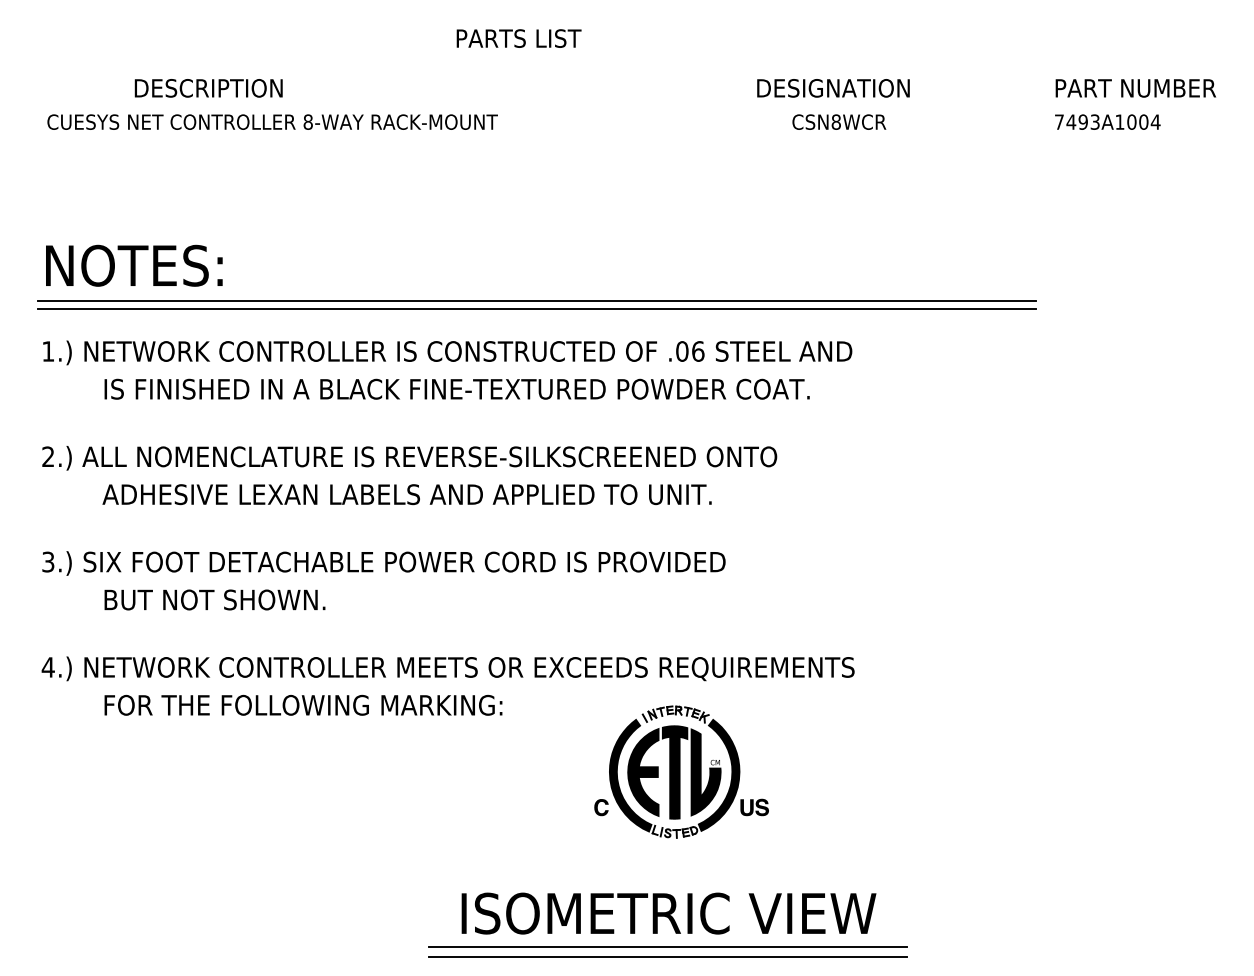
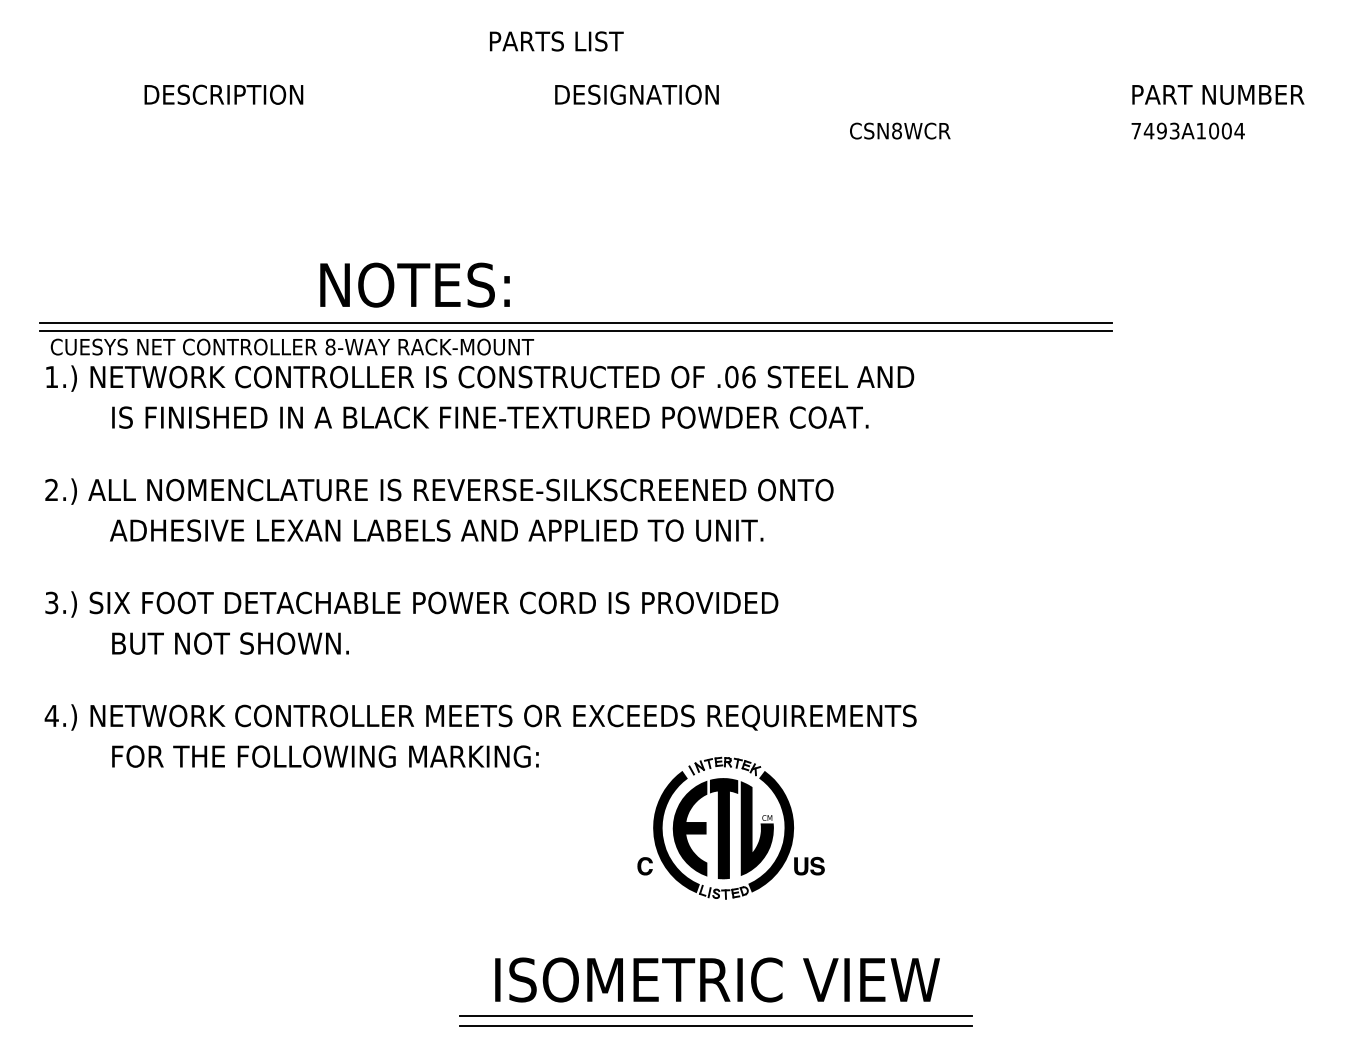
text: (833, 88) -> (636, 94), moved
text: (272, 121) -> (292, 346), moved
text: (133, 265) -> (414, 284), moved

